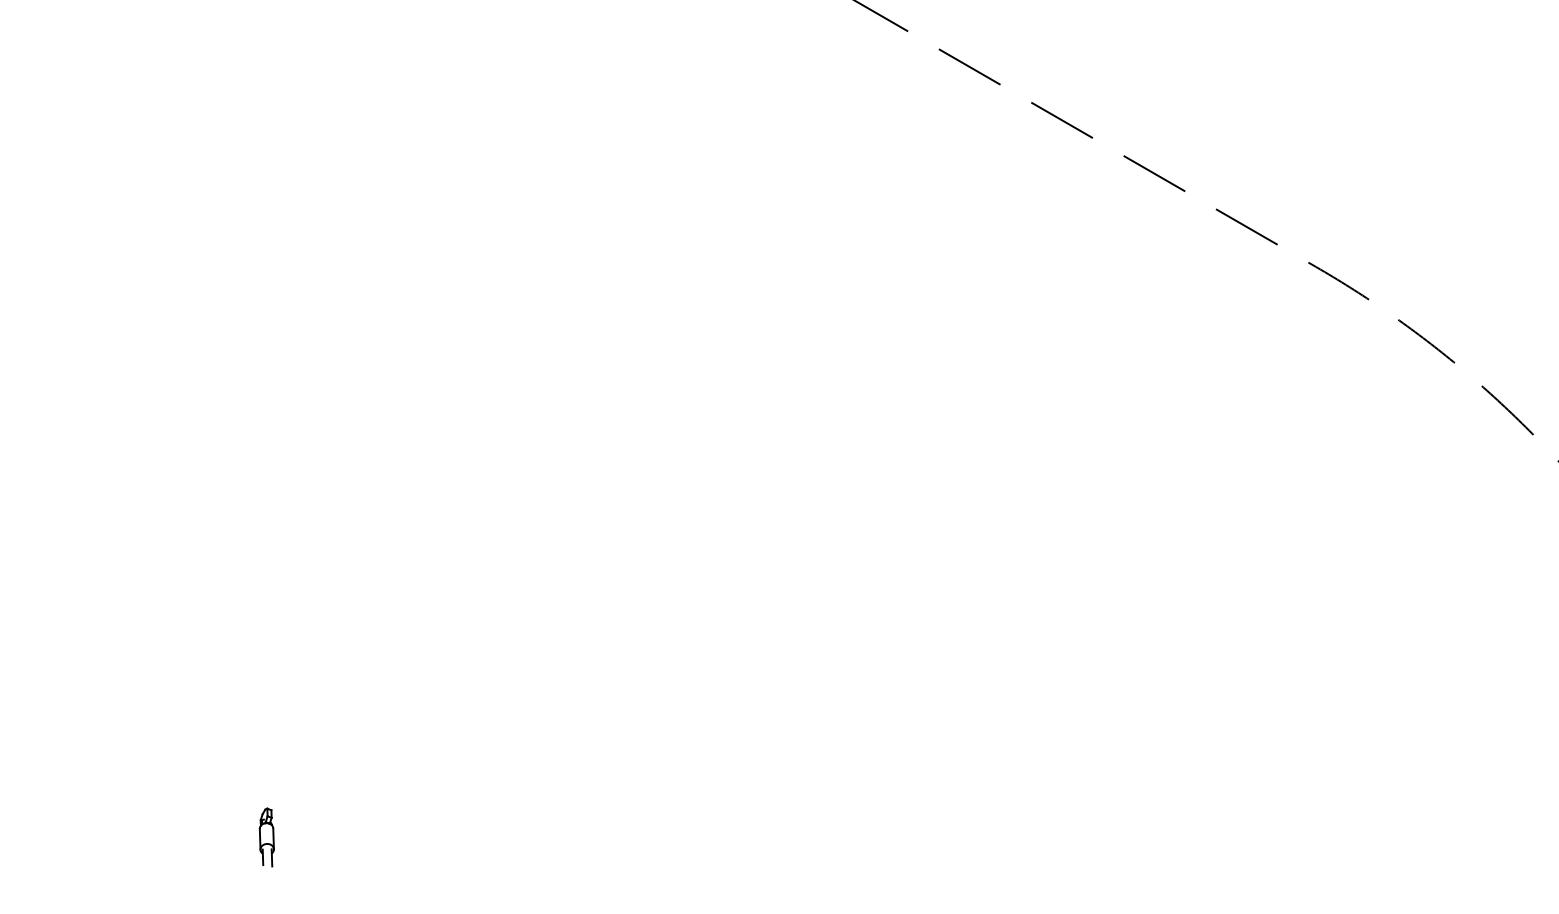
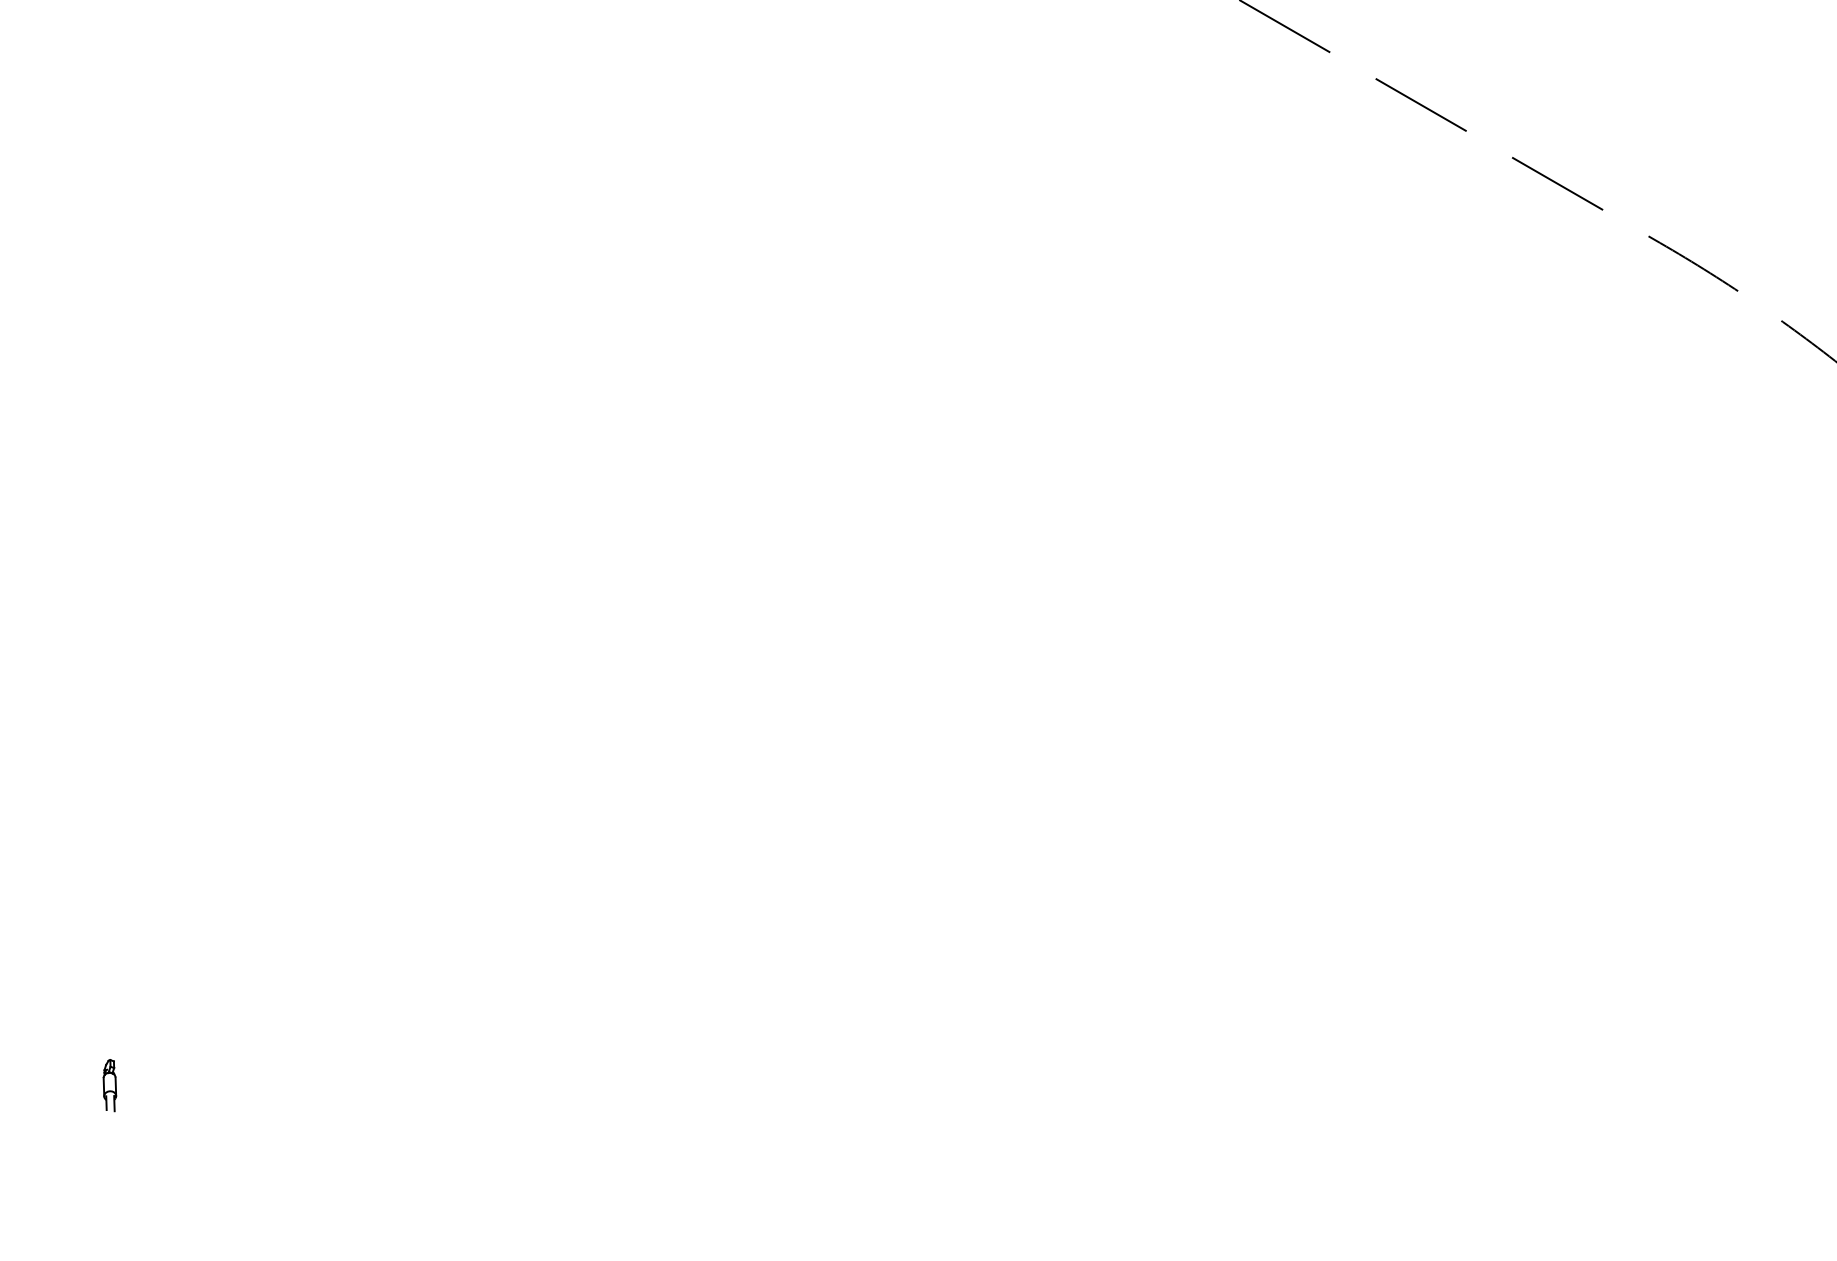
part: (266, 837) -> (109, 1085), size x0.6

